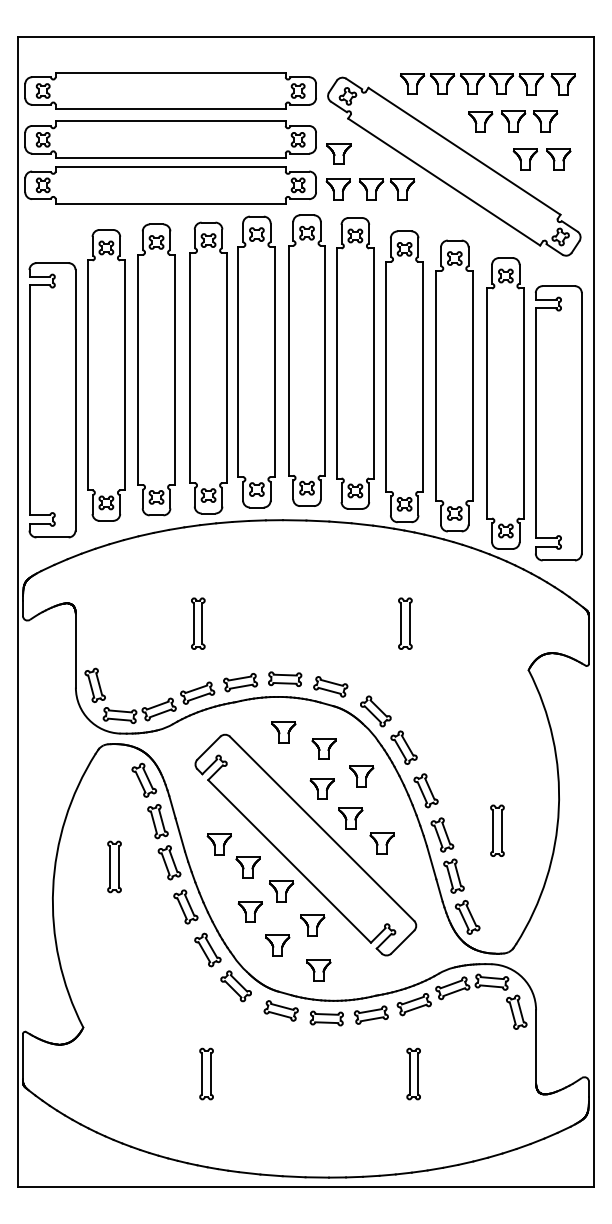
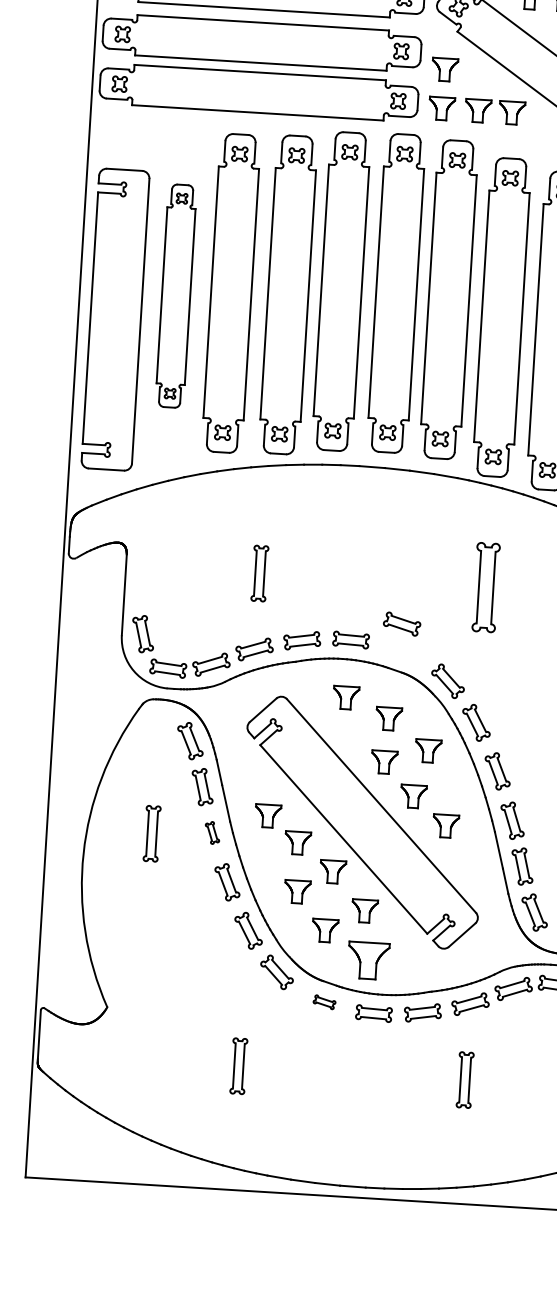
part: (106, 375) -> (176, 296), size x0.7
part: (405, 623) -> (486, 587), size x1.6
part: (330, 686) -> (401, 623), moved
part: (169, 862) -> (212, 832), size x0.6
part: (318, 970) -> (368, 960), size x1.6
part: (280, 1010) -> (323, 1001), size x0.6

